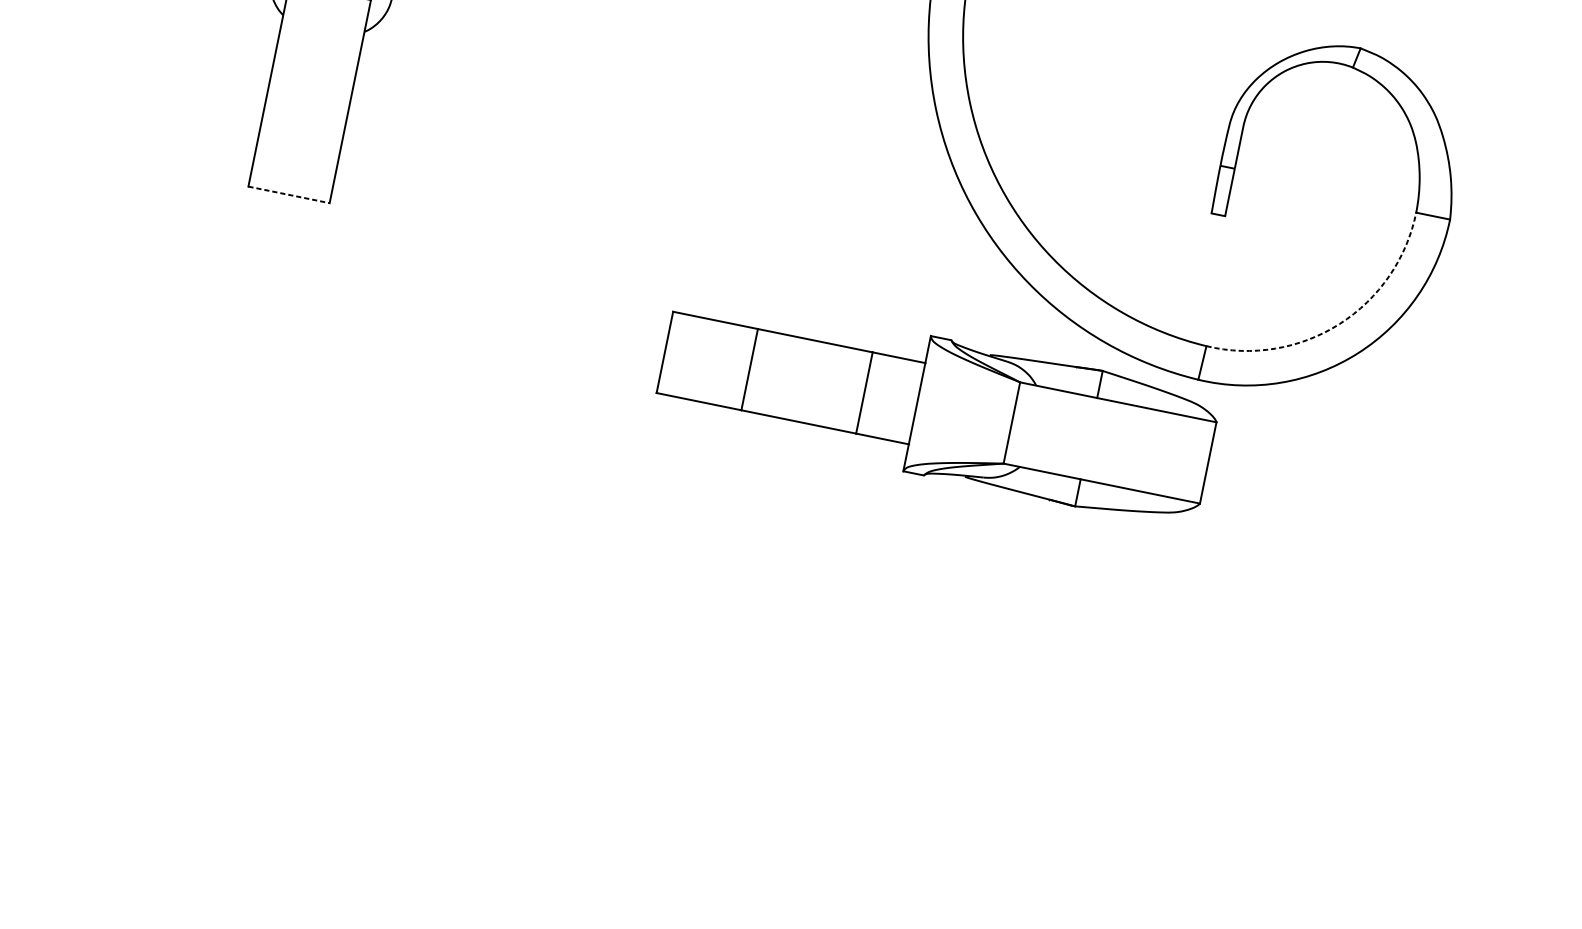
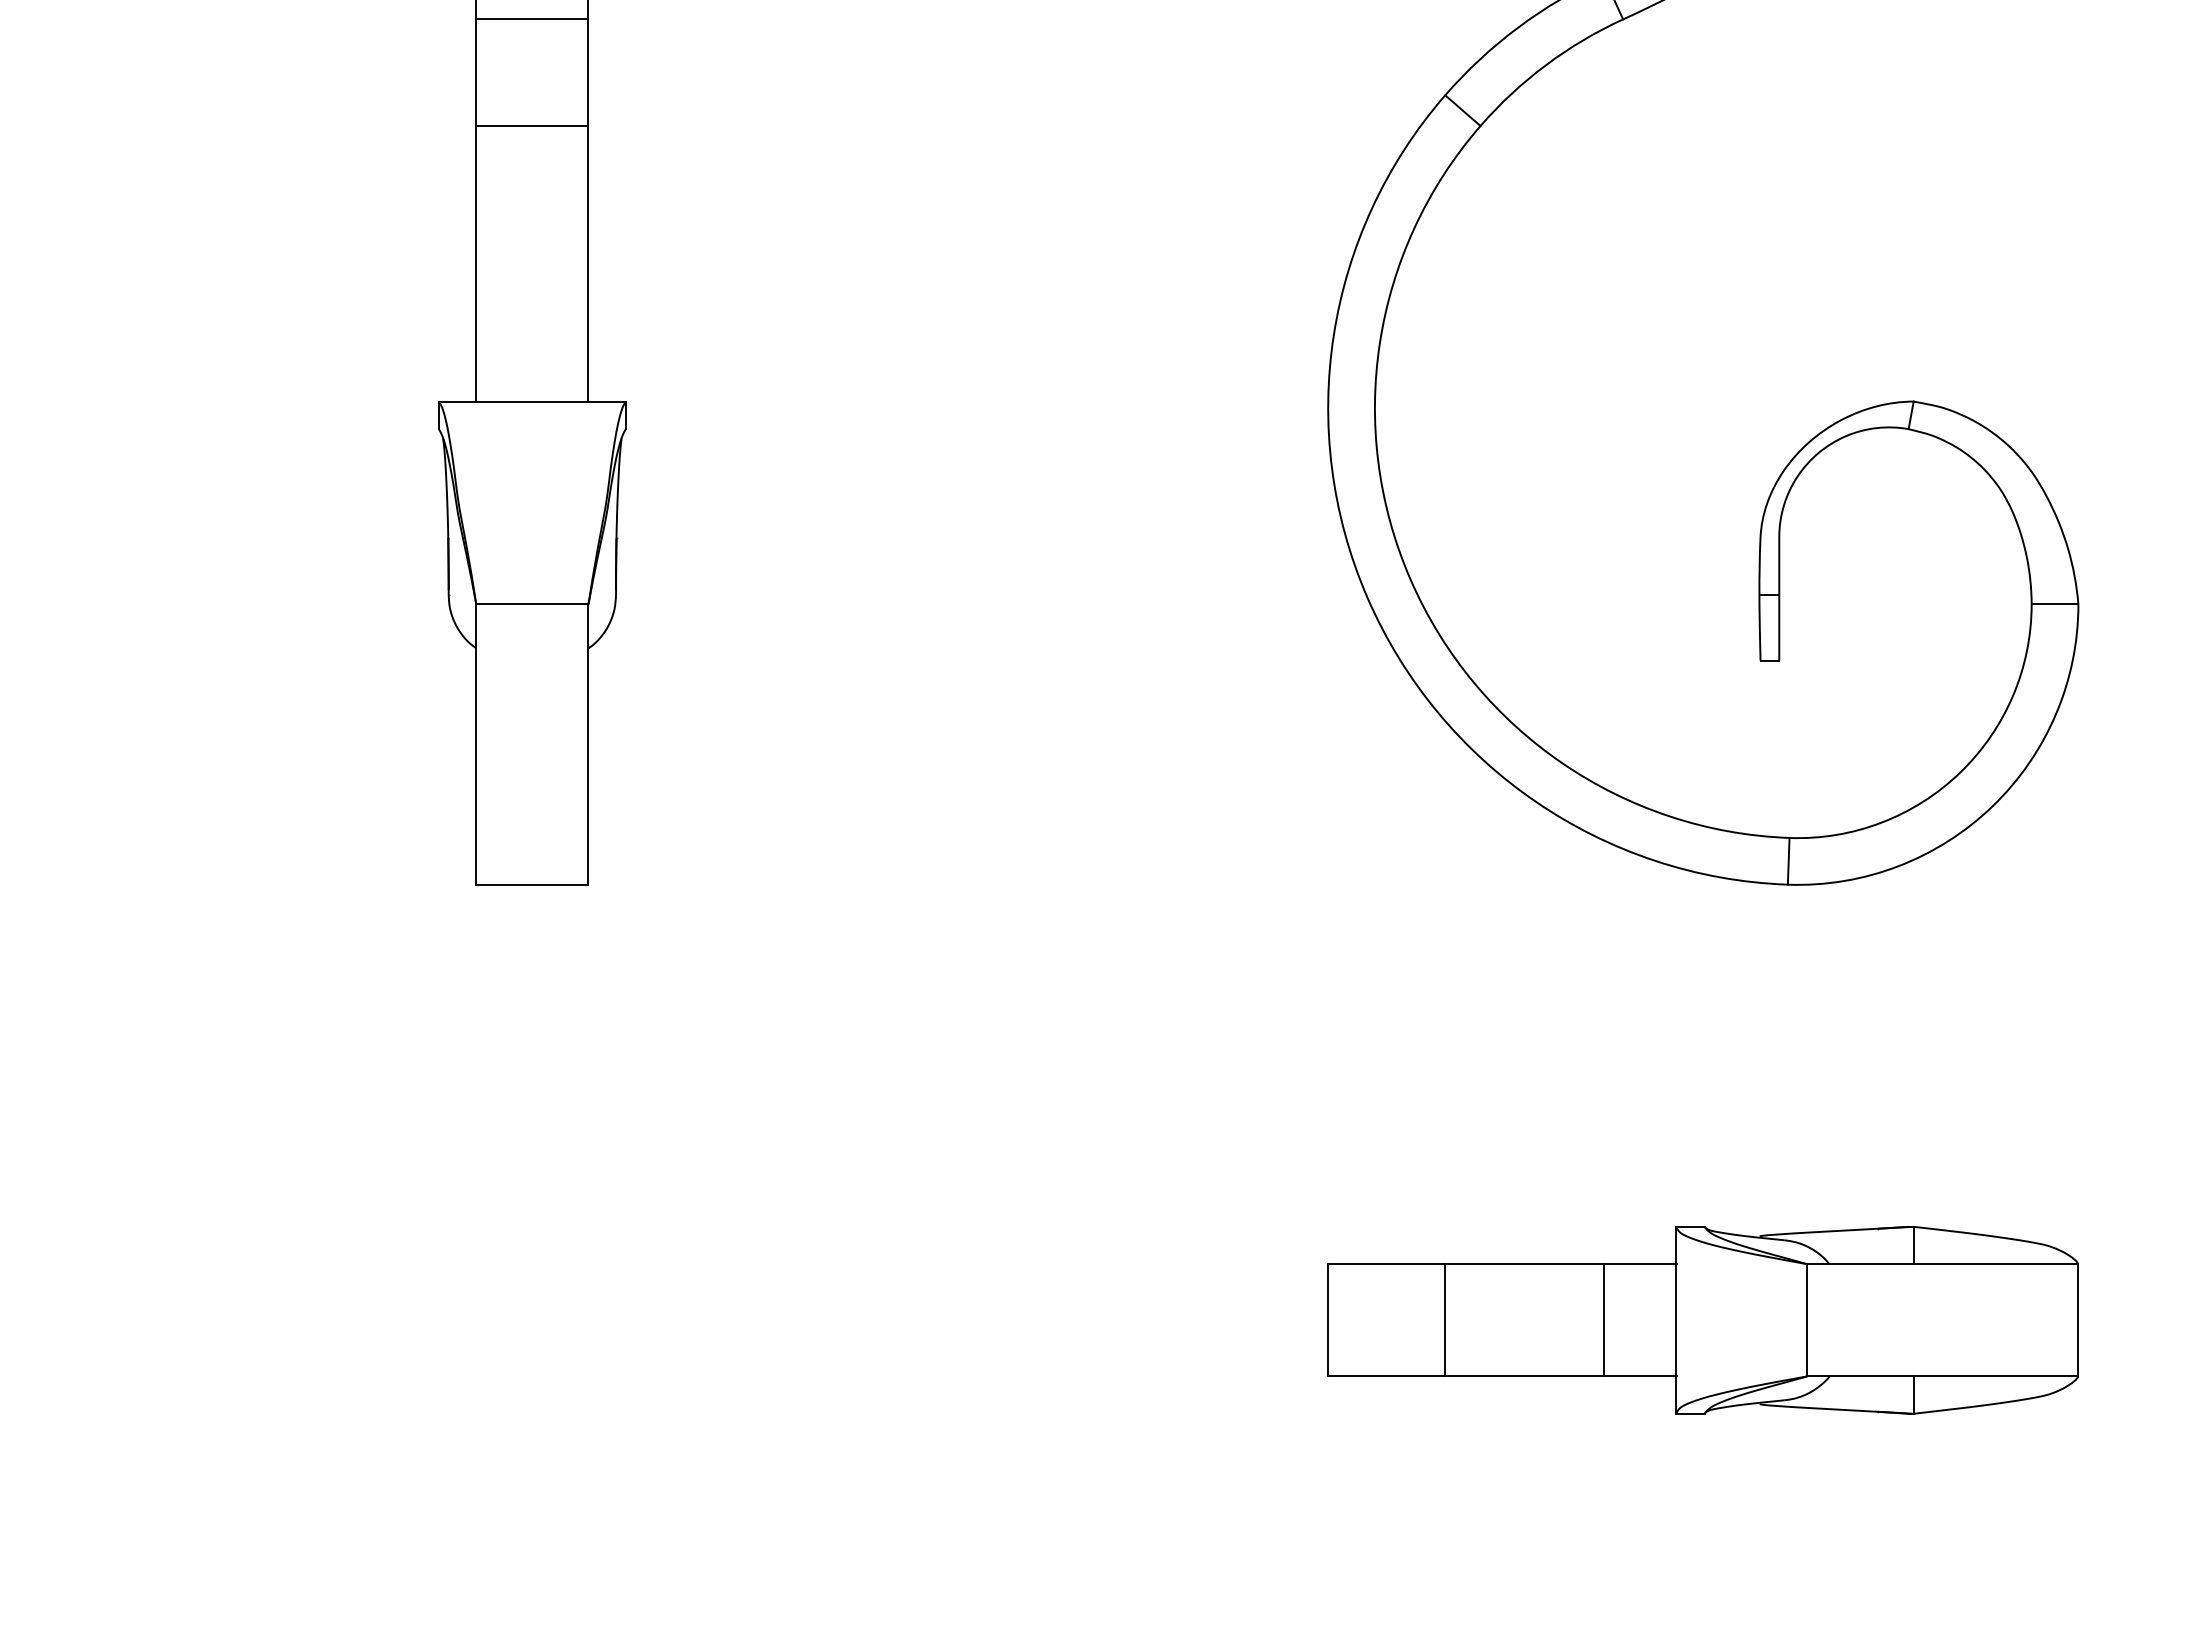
line: (289, 194) -> (532, 884), dashed -> solid
arc: (1339, 323) -> (1960, 772), dashed -> solid
part: (935, 407) -> (1702, 1320), moved

